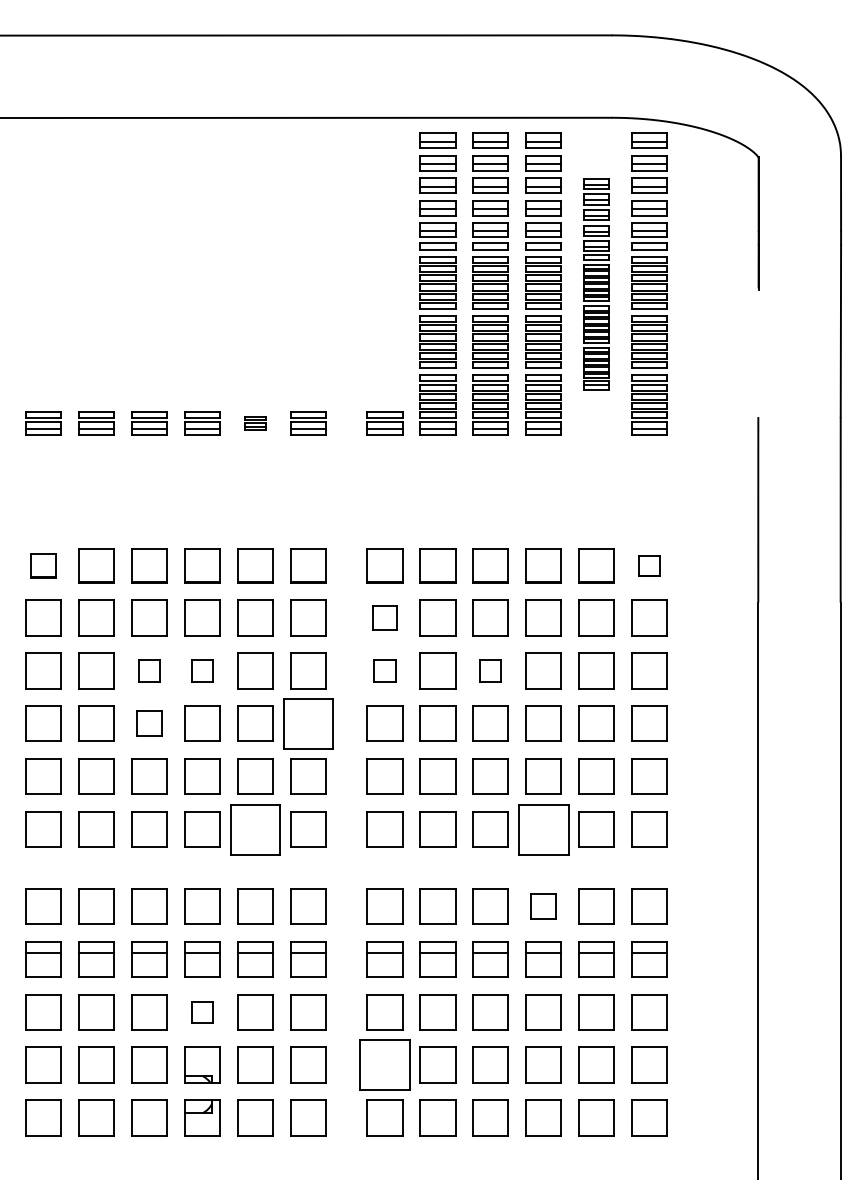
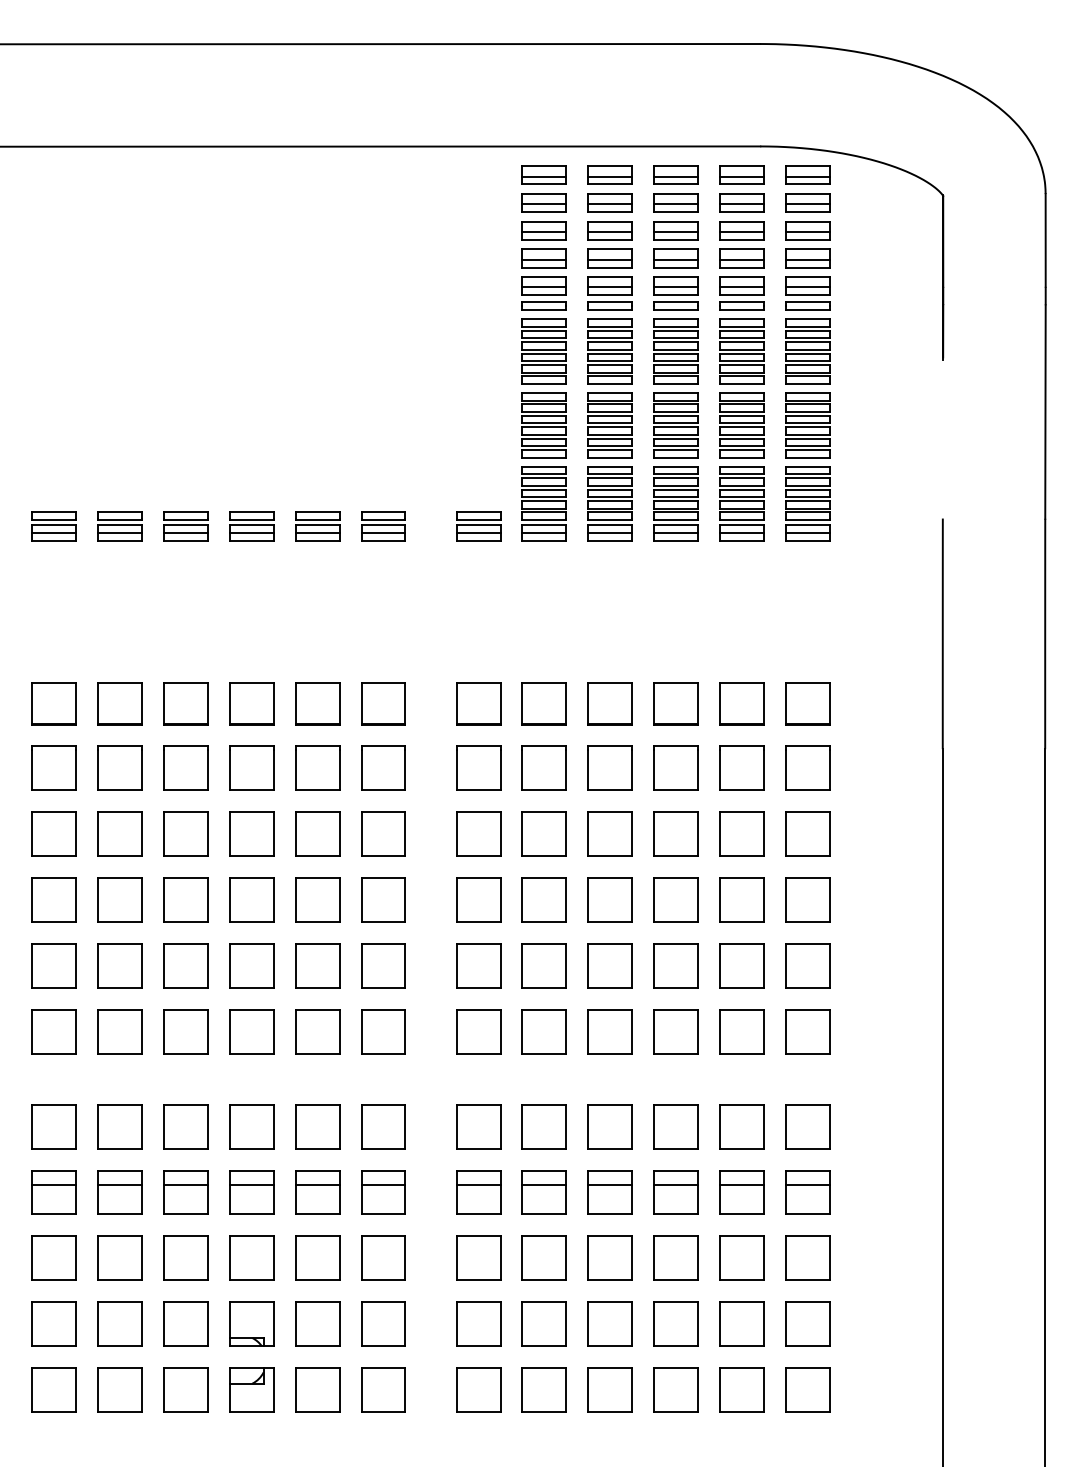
part: (596, 283) -> (741, 352), size x1.43
part: (255, 423) -> (317, 526), size x1.67
part: (43, 565) -> (54, 703), size x1.43
part: (649, 565) -> (807, 703), size x1.67
part: (384, 617) -> (478, 767), size x1.43
part: (149, 670) -> (185, 833), size x1.67
part: (202, 670) -> (251, 833), size x1.67
part: (384, 670) -> (478, 833), size x1.67
part: (490, 670) -> (609, 833), size x1.67
part: (149, 723) -> (185, 899), size x1.43
part: (308, 723) -> (383, 899), size x0.71
part: (255, 829) -> (317, 1031), size x0.71
part: (543, 829) -> (675, 1031), size x0.71
part: (543, 906) -> (675, 1126), size x1.43
part: (202, 1012) -> (251, 1258), size x1.67
part: (384, 1064) -> (478, 1323), size x0.71

